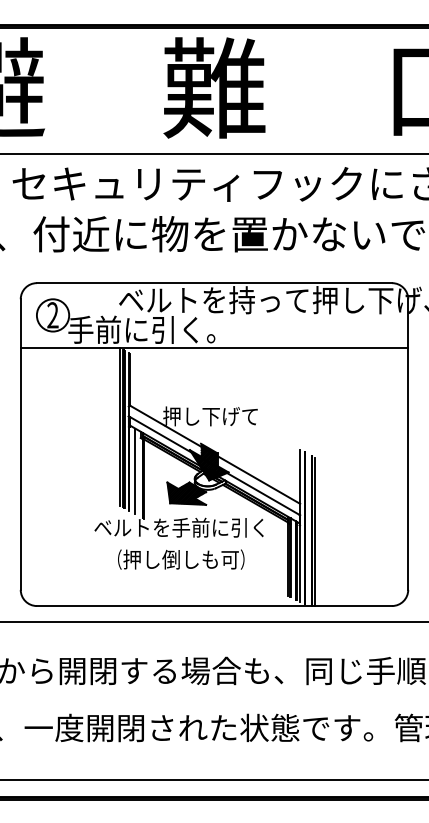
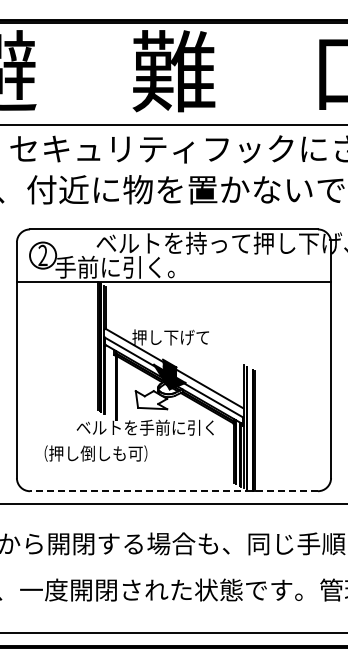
line: (134, 470) -> (109, 381), removed
hatch: (186, 494) -> (151, 400), removed
text: (180, 559) -> (95, 453), moved
line: (213, 606) -> (173, 491), solid -> dashed

